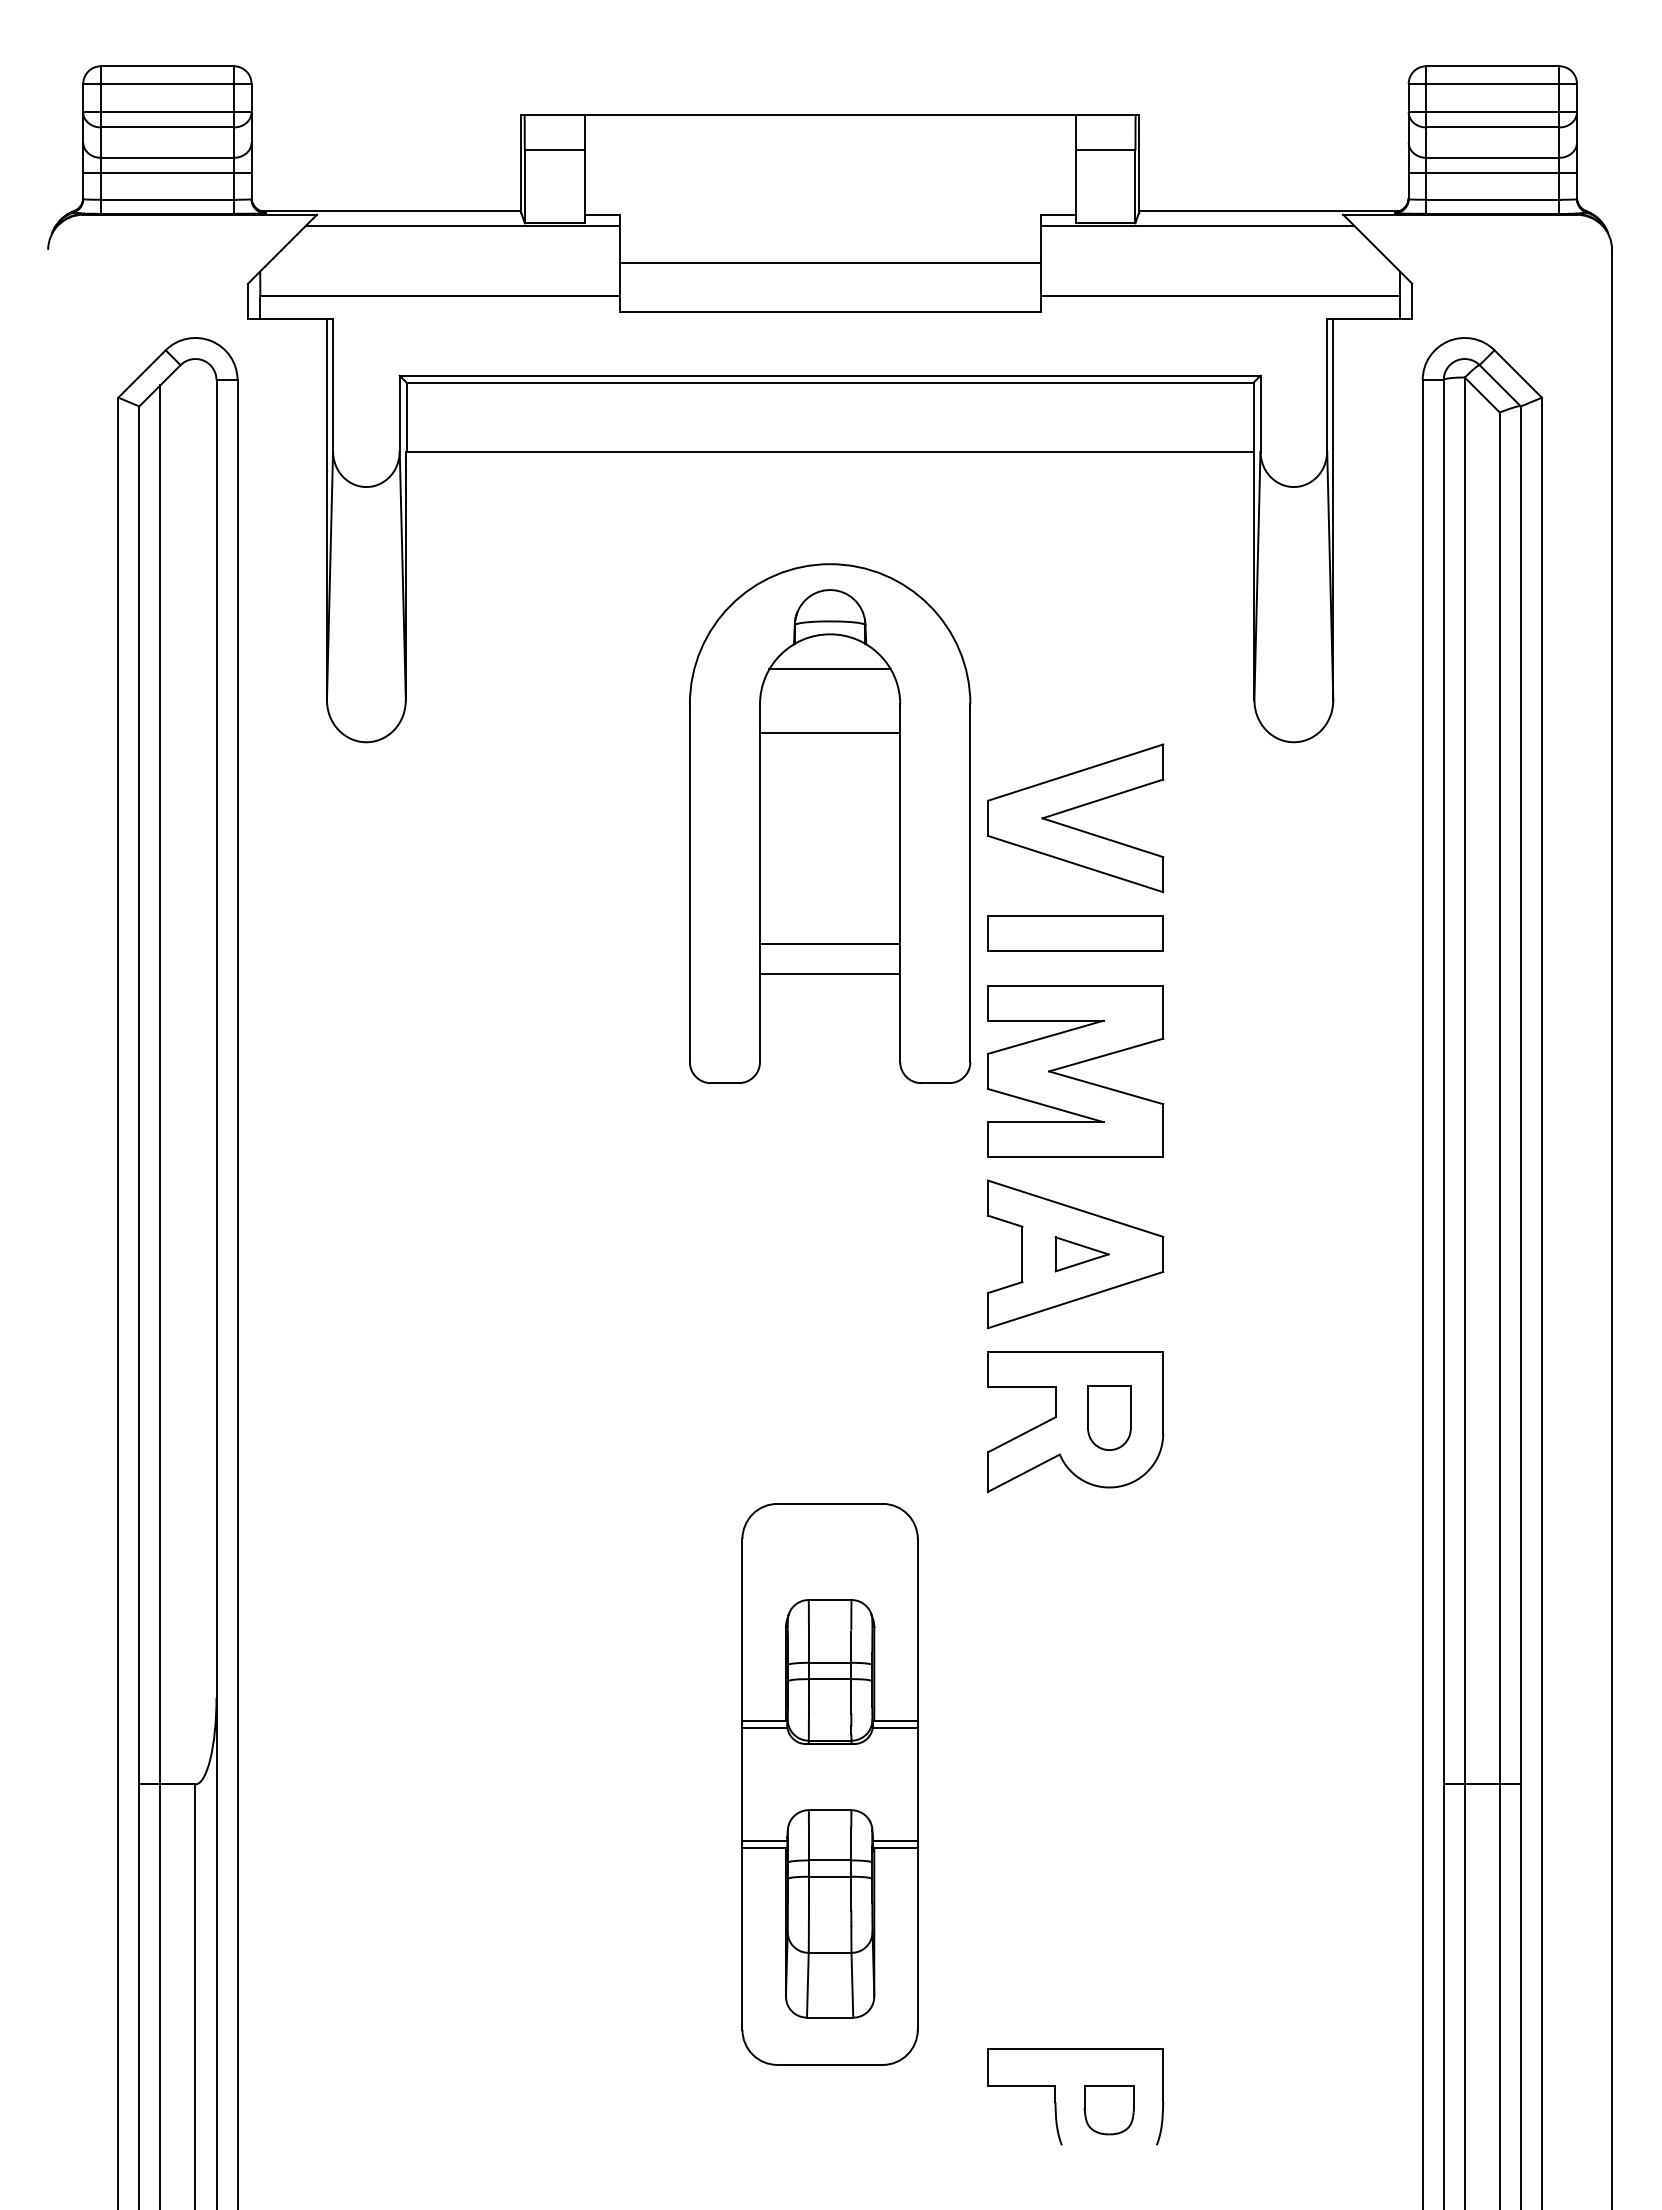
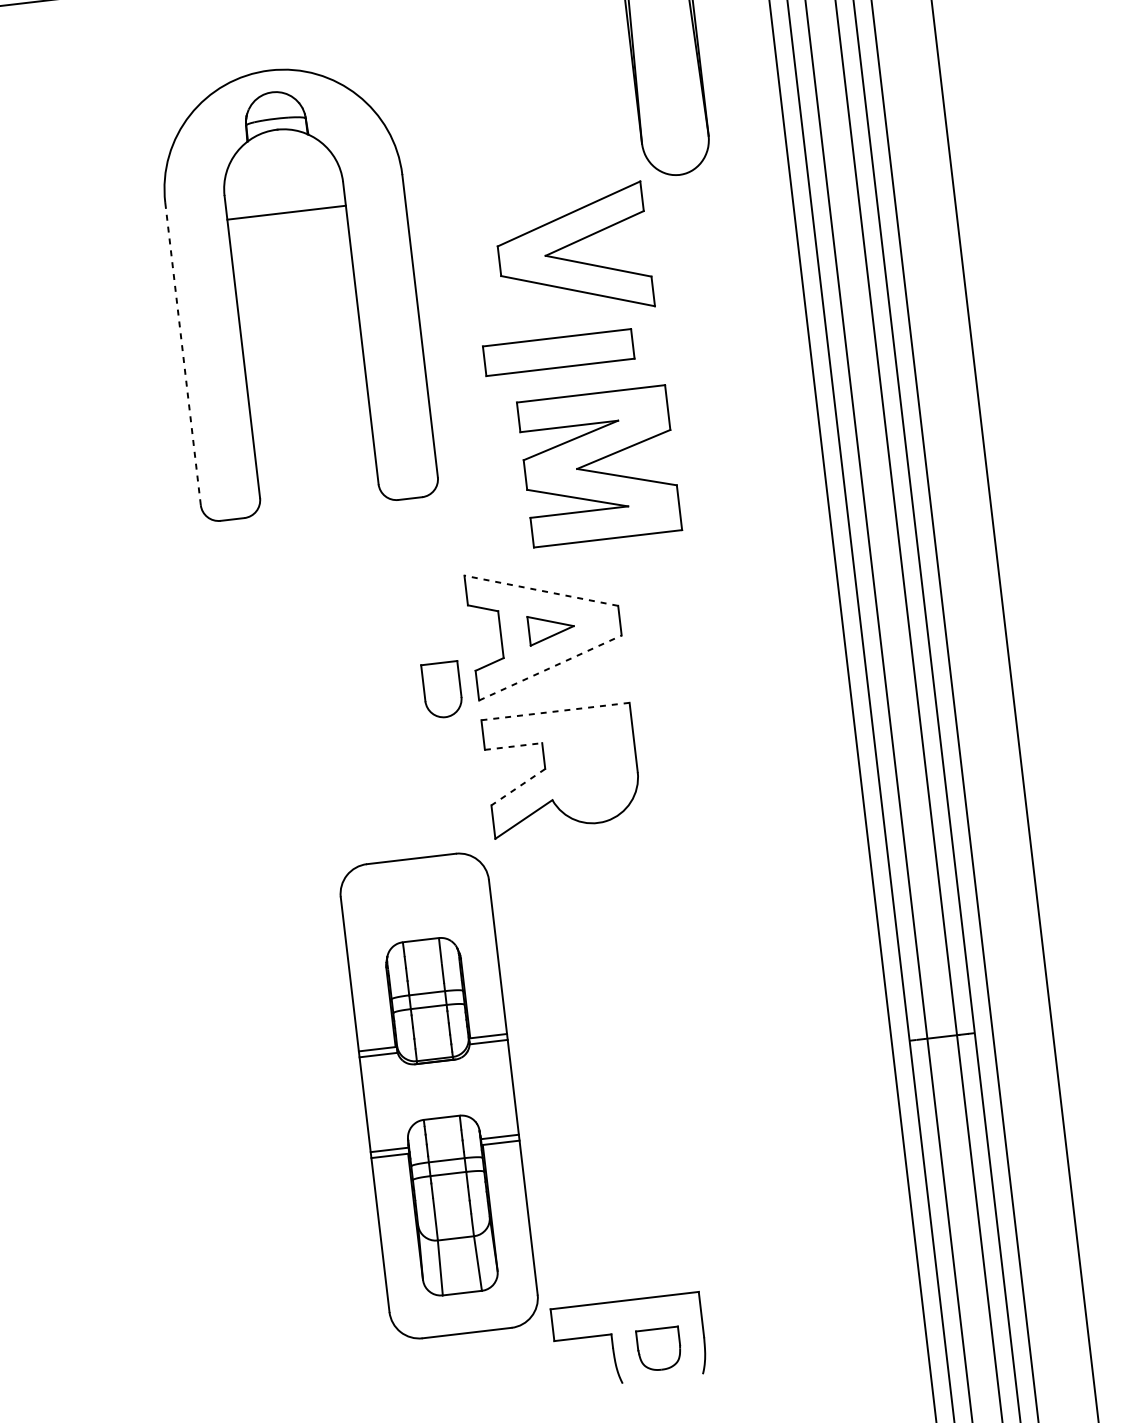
line: (829, 669) -> (279, 159), removed
part: (1071, 826) -> (570, 259), moved
line: (689, 883) -> (182, 354), solid -> dashed
part: (1075, 933) -> (558, 352), moved
line: (830, 944) -> (307, 391), removed
line: (830, 973) -> (310, 416), removed
part: (1074, 1065) -> (598, 461), moved
line: (1075, 1208) -> (541, 590), solid -> dashed
line: (1076, 1299) -> (551, 667), solid -> dashed
line: (1075, 1351) -> (555, 711), solid -> dashed
line: (1021, 1386) -> (513, 746), solid -> dashed
part: (1109, 1417) -> (442, 689), moved
line: (1021, 1435) -> (518, 787), solid -> dashed
part: (829, 1784) -> (438, 1096), moved

